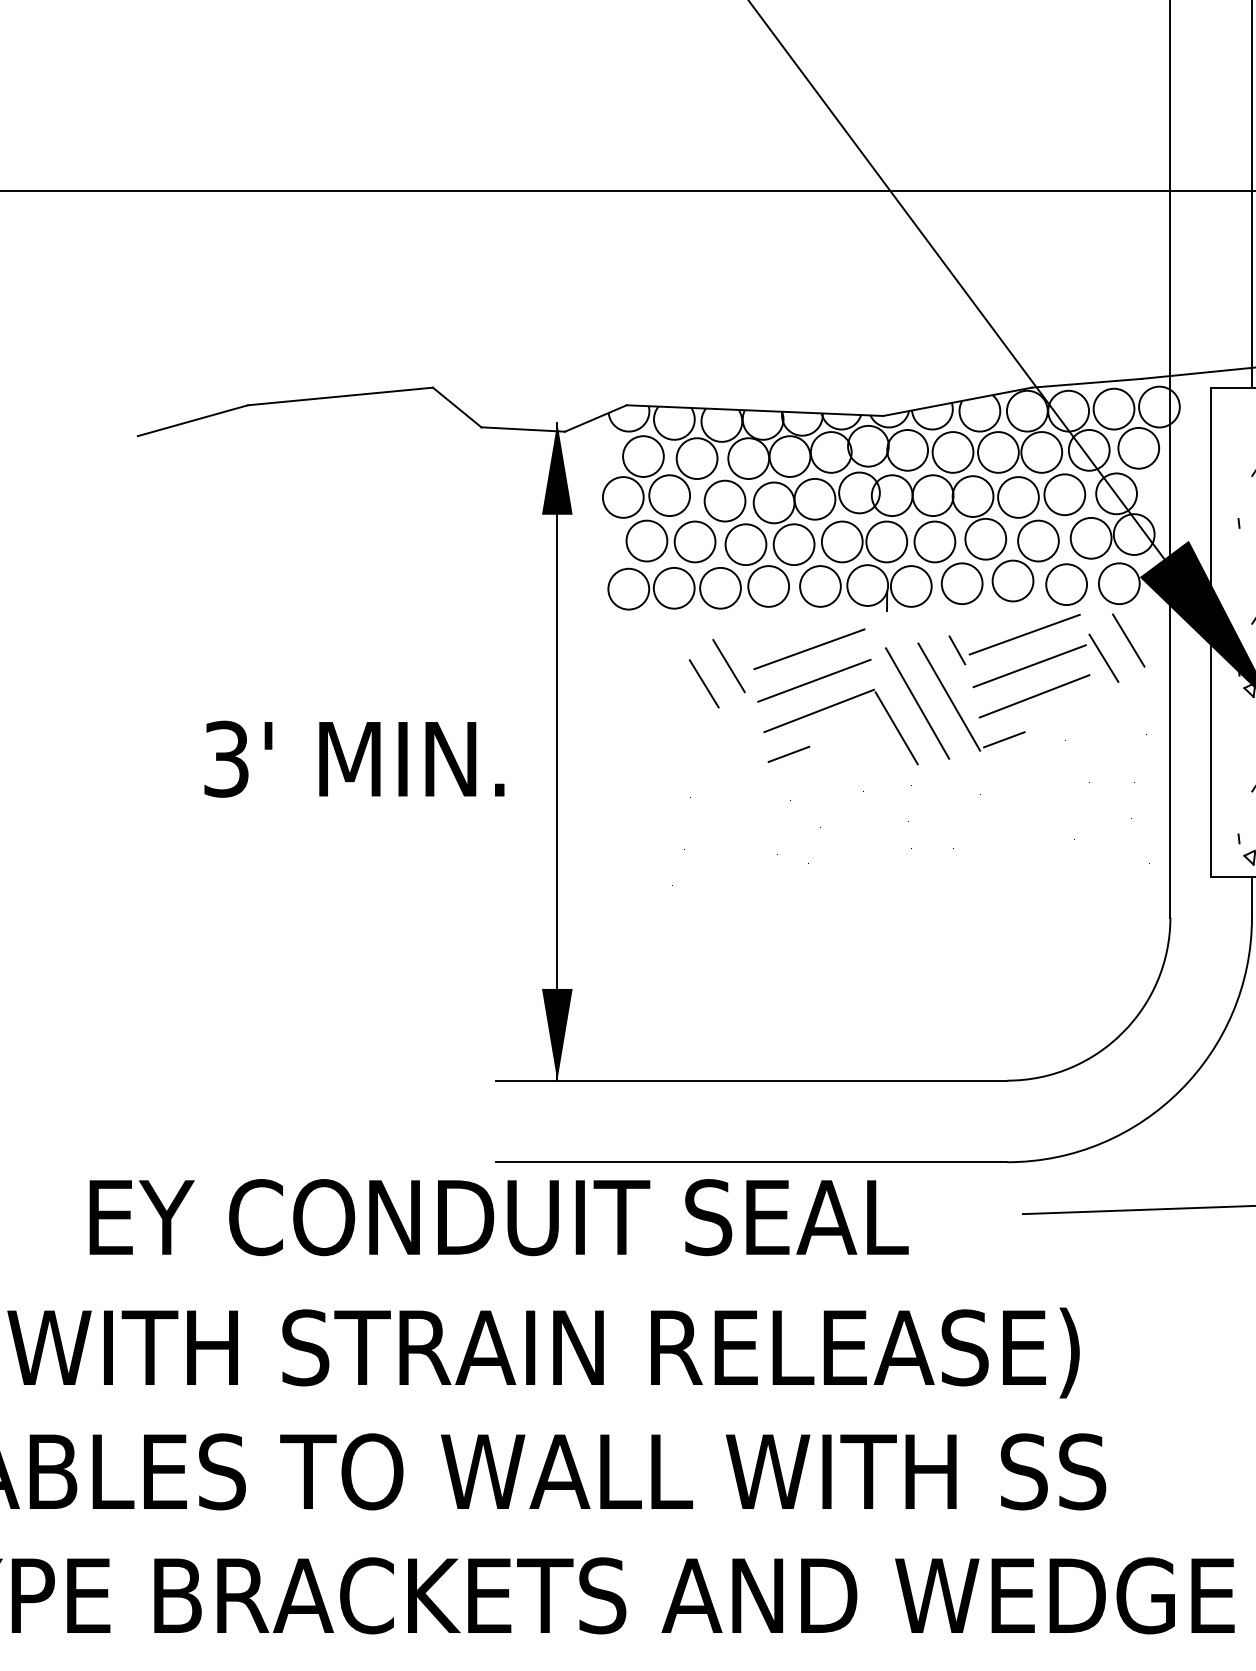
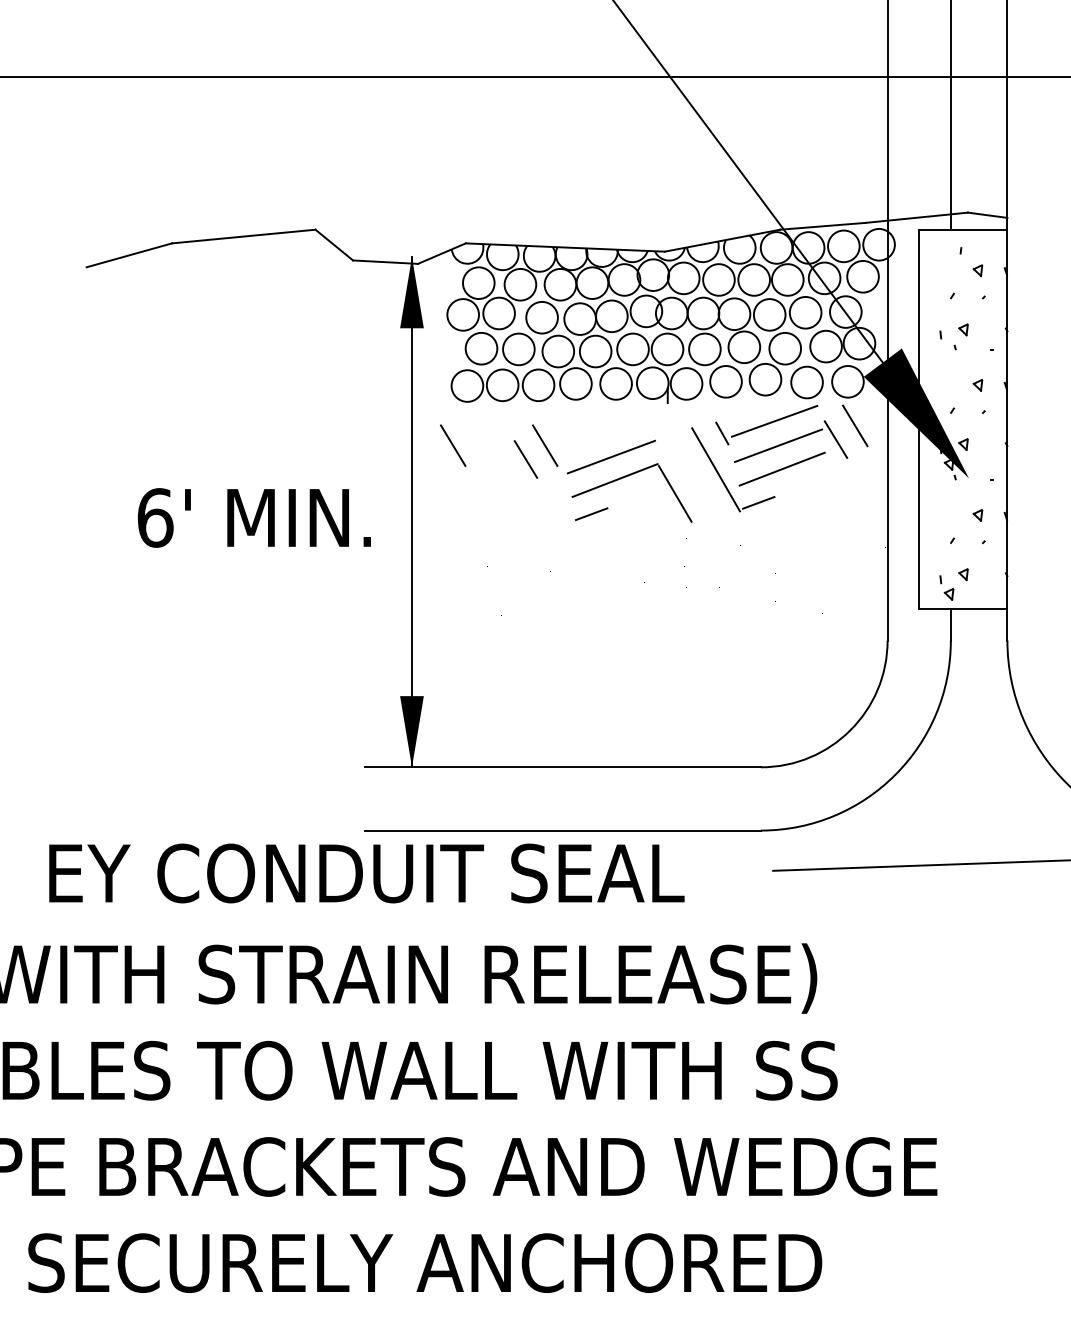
line: (809, 649) -> (607, 432), removed
line: (610, 665) -> (453, 445), added
line: (916, 703) -> (690, 474), removed
text: (226, 758) -> (155, 517), 3' -> 6'

